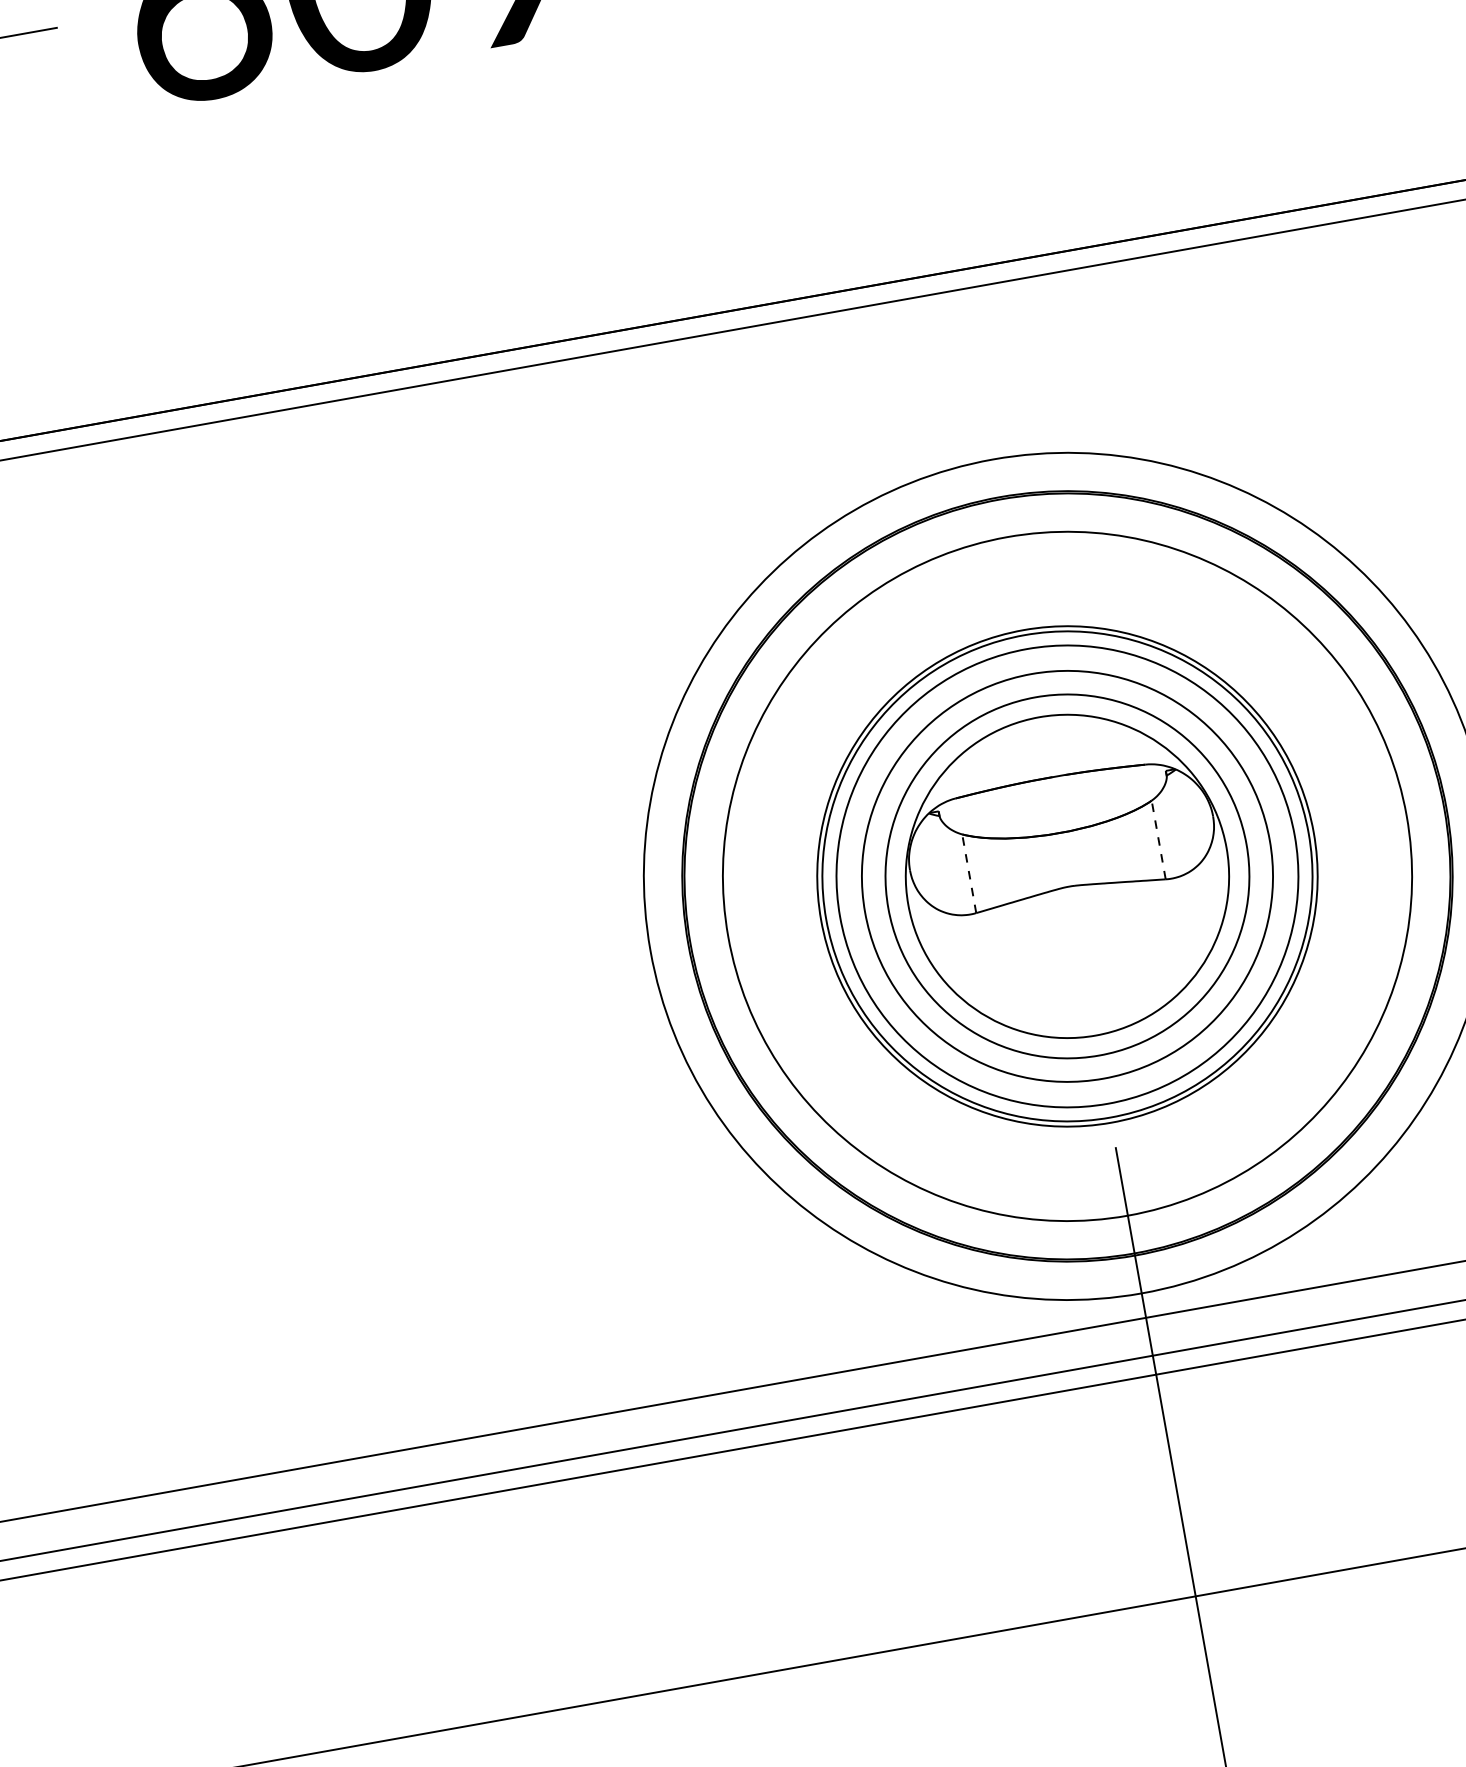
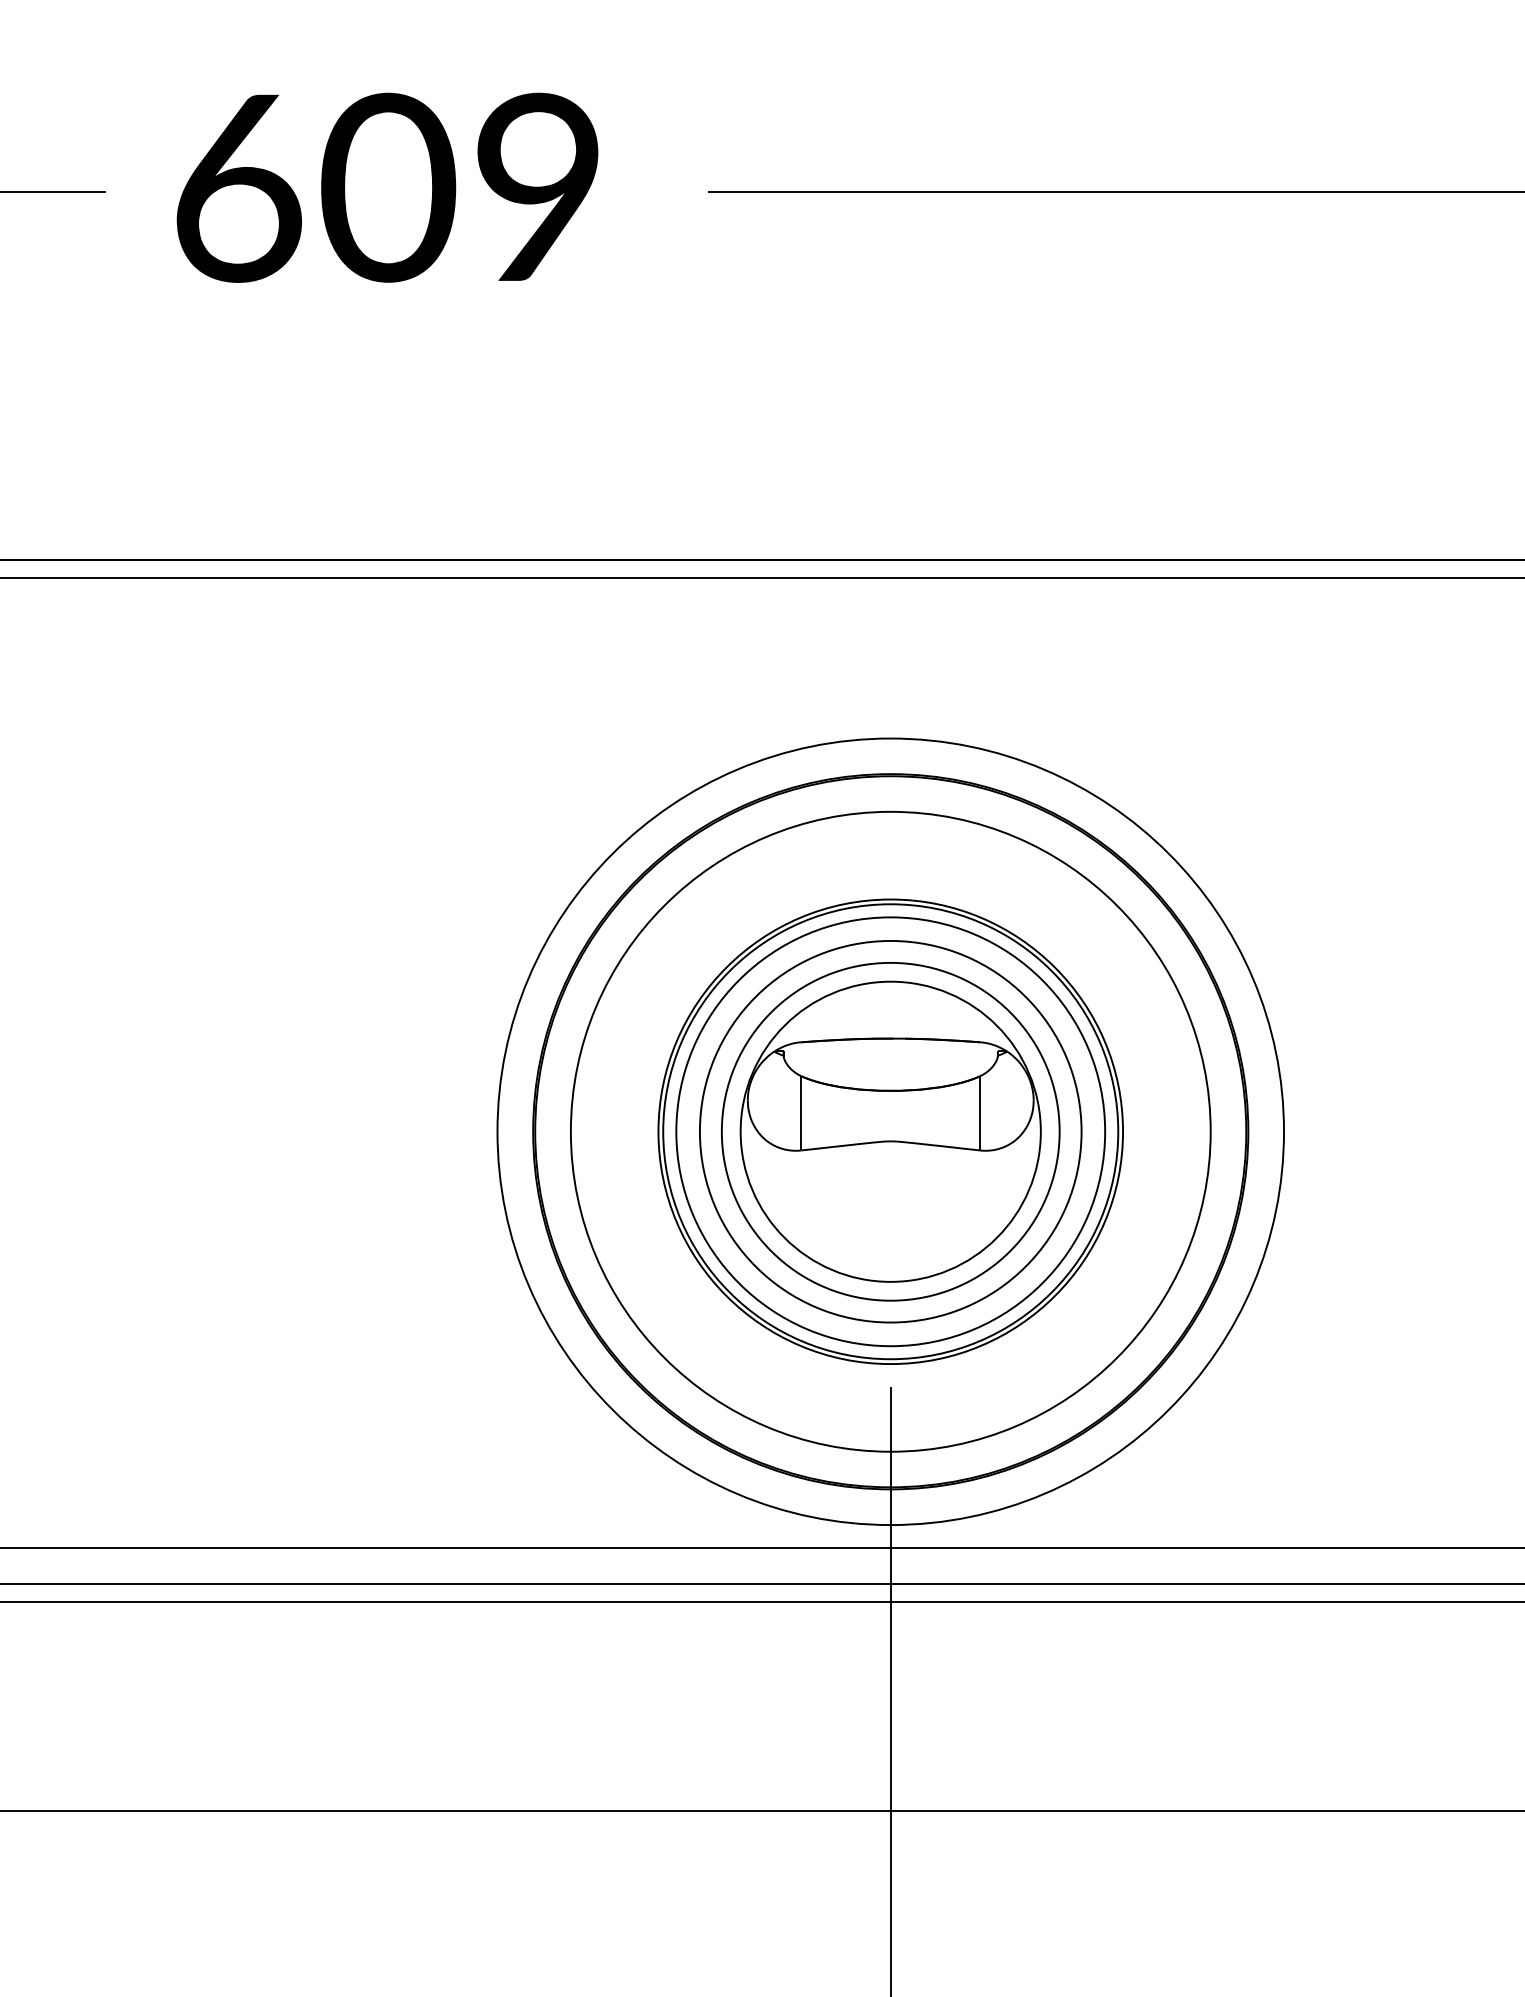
line: (1158, 839) -> (980, 1112), dashed -> solid
line: (969, 872) -> (801, 1112), dashed -> solid

